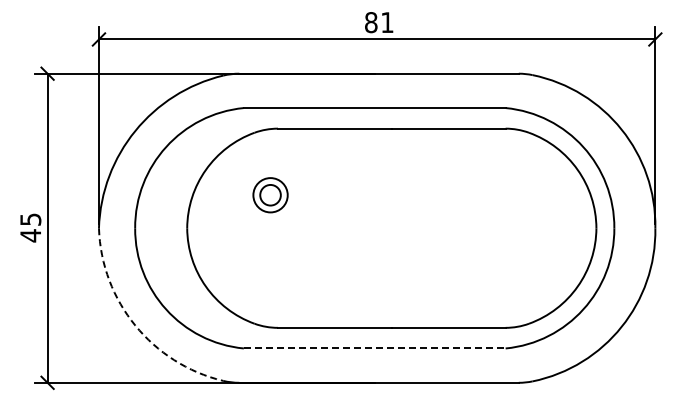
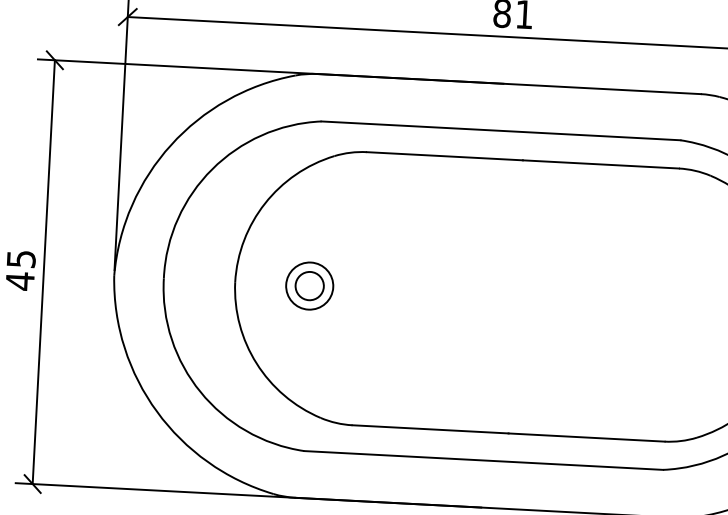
part: (270, 195) -> (309, 286), moved
arc: (135, 325) -> (157, 411), dashed -> solid
line: (374, 348) -> (483, 460), dashed -> solid

